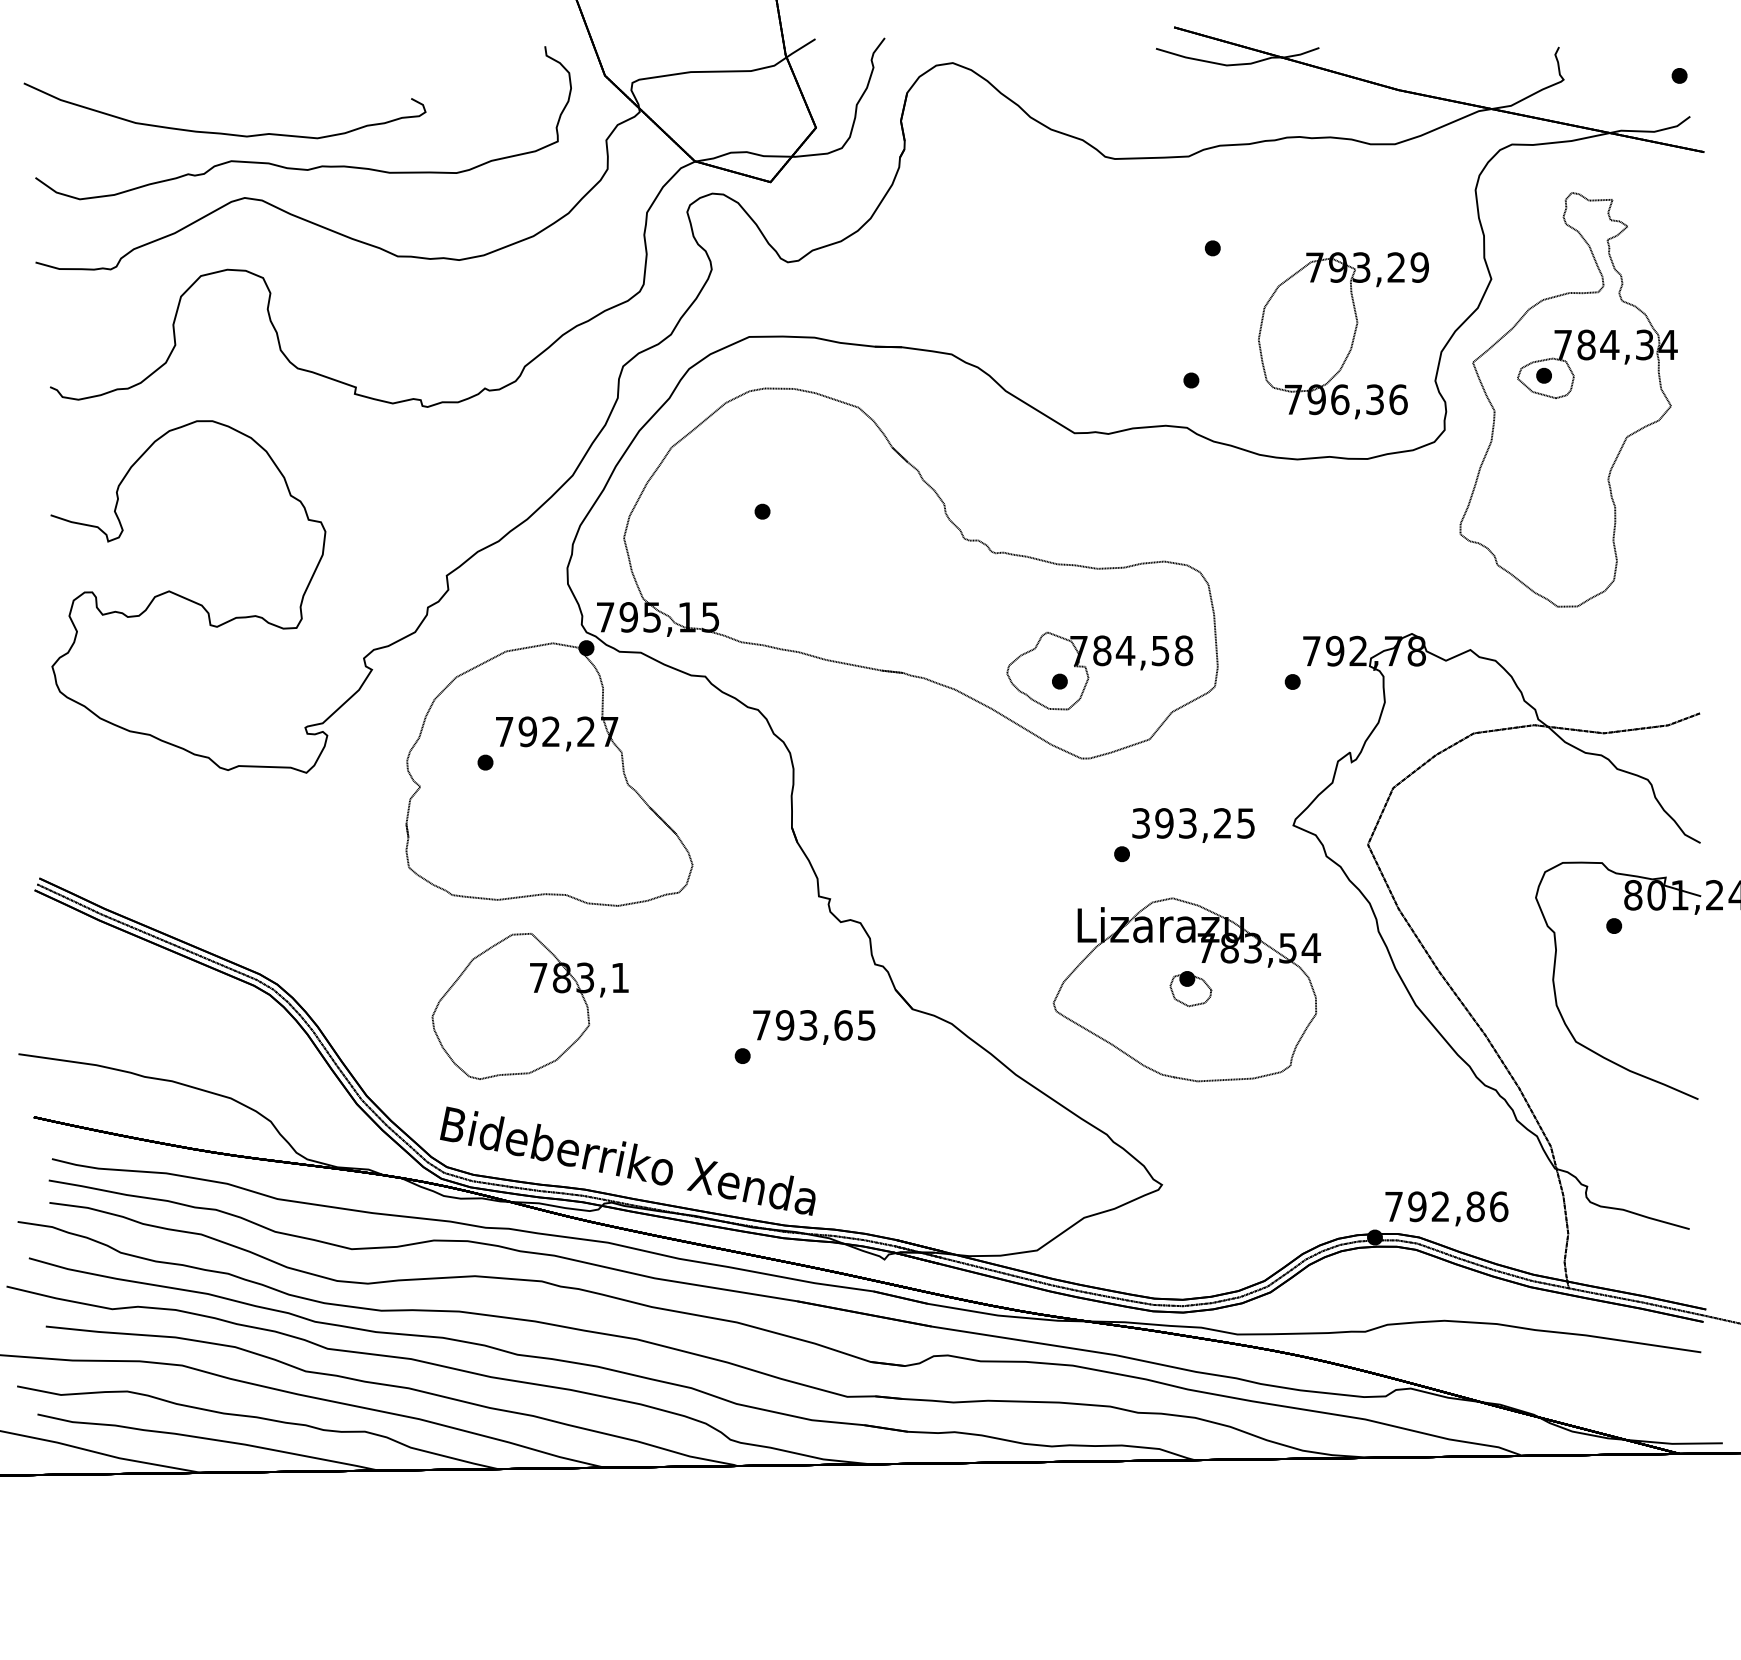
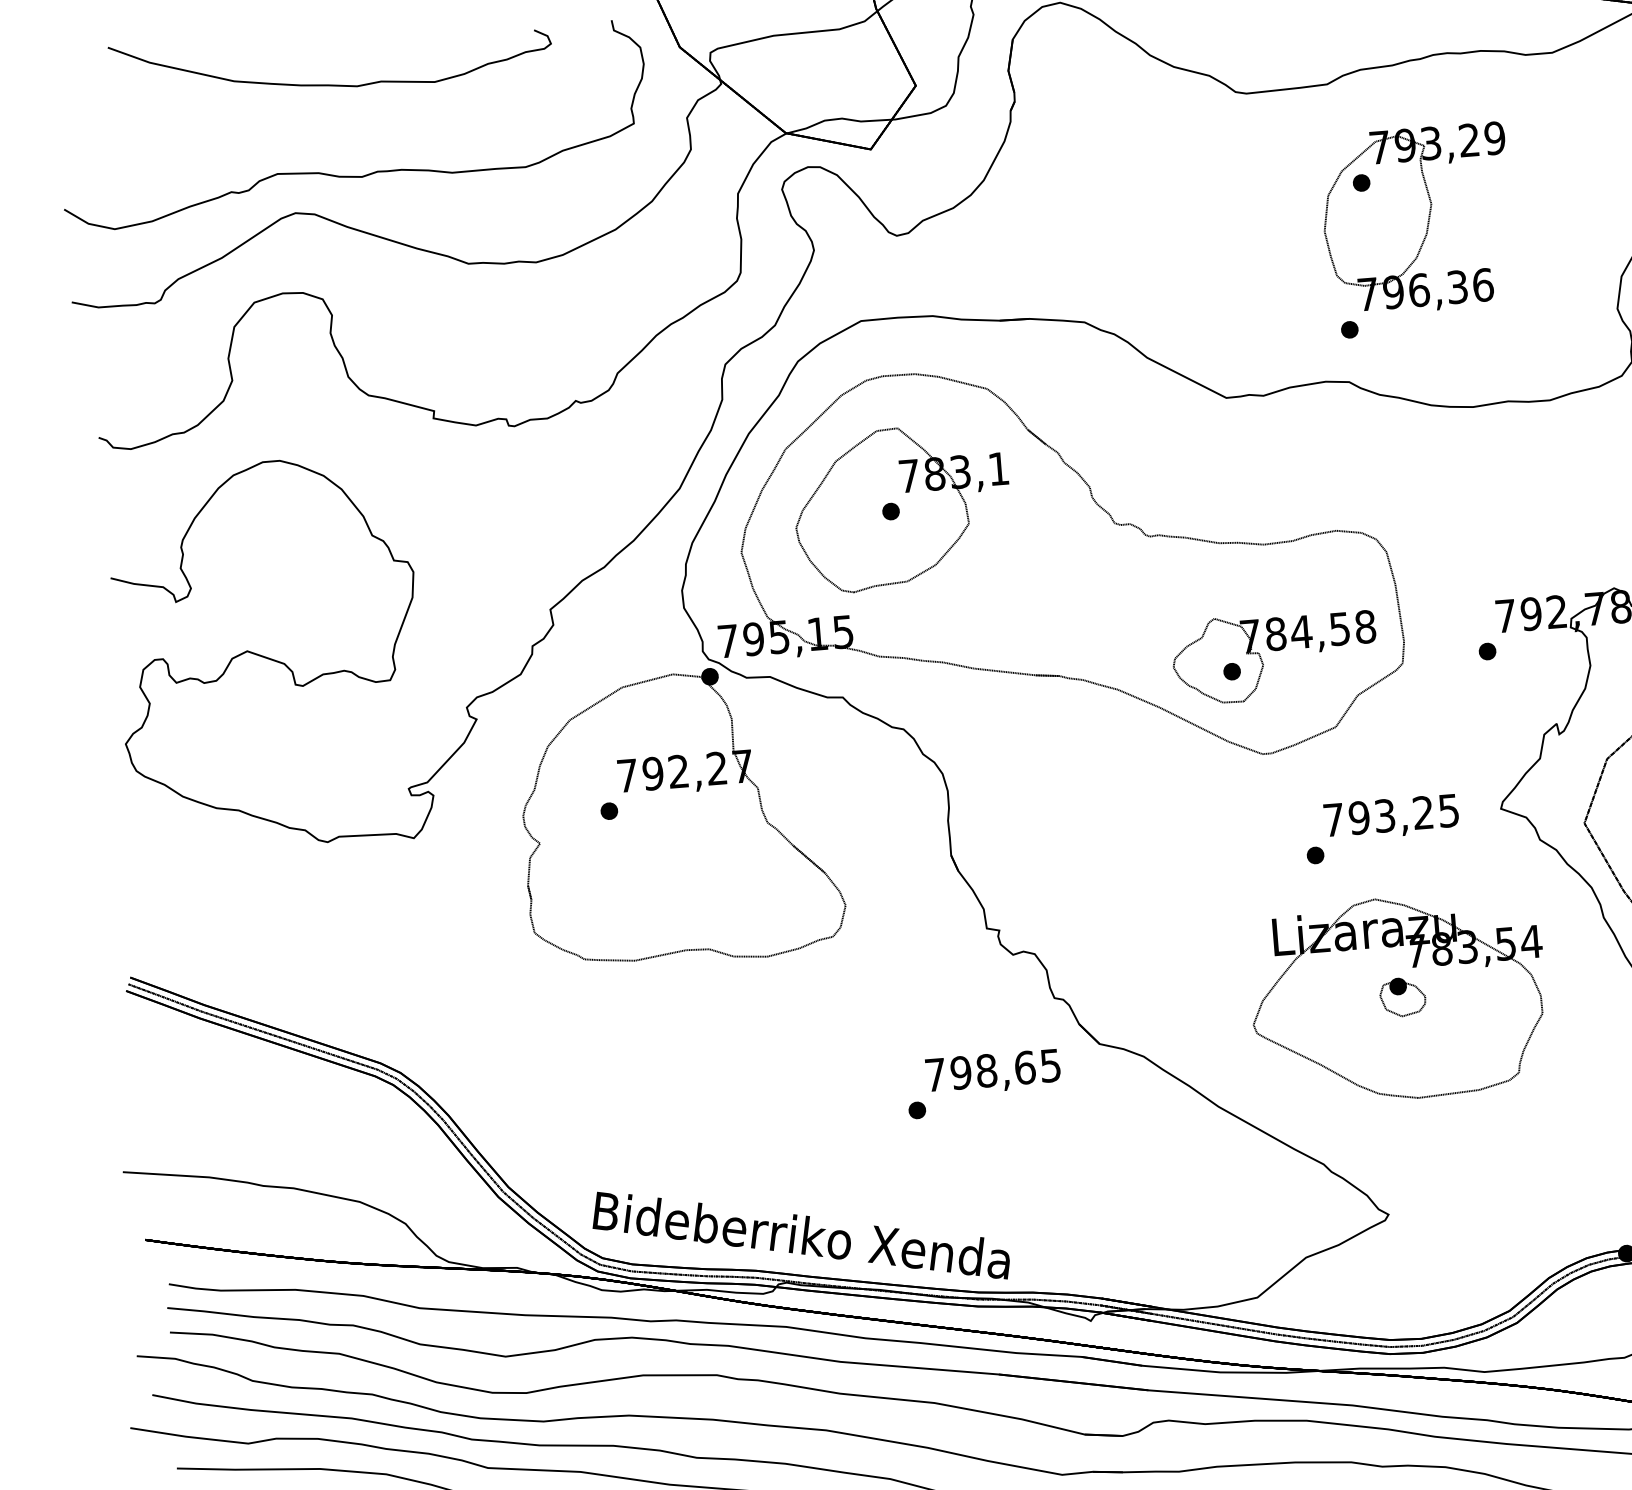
curve: (222, 132) -> (330, 84), moved
part: (1343, 335) -> (1417, 219), moved
text: (1140, 823) -> (1333, 820), 393,25 -> 793,25
part: (529, 1006) -> (901, 508), moved
text: (808, 1025) -> (986, 1071), 793,65 -> 798,65

